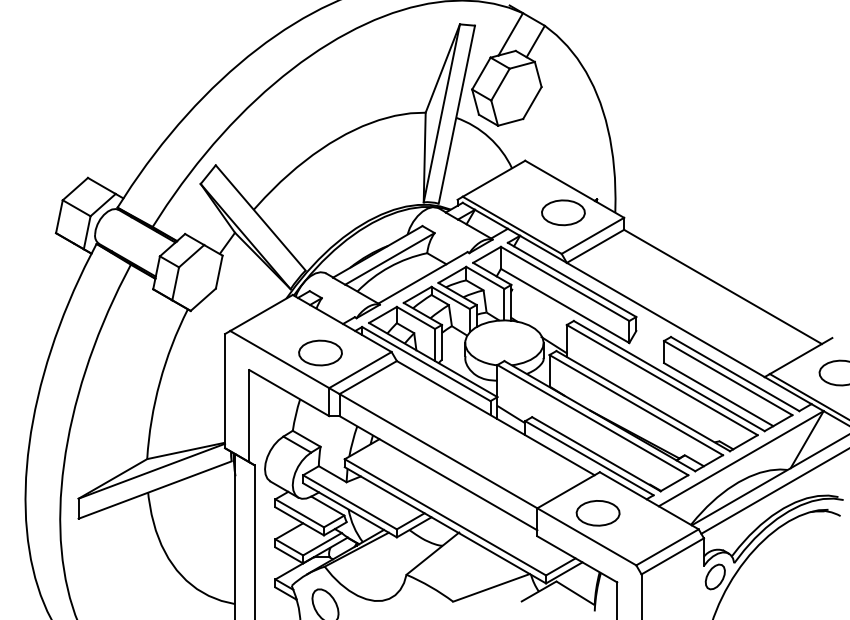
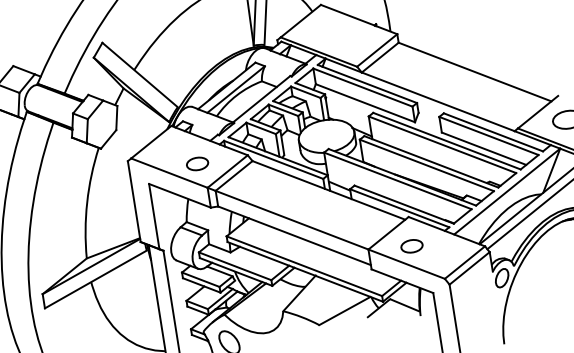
part: (563, 212) -> (353, 37), removed
part: (320, 352) -> (197, 163), size x0.7
part: (597, 513) -> (411, 246), size x0.7

